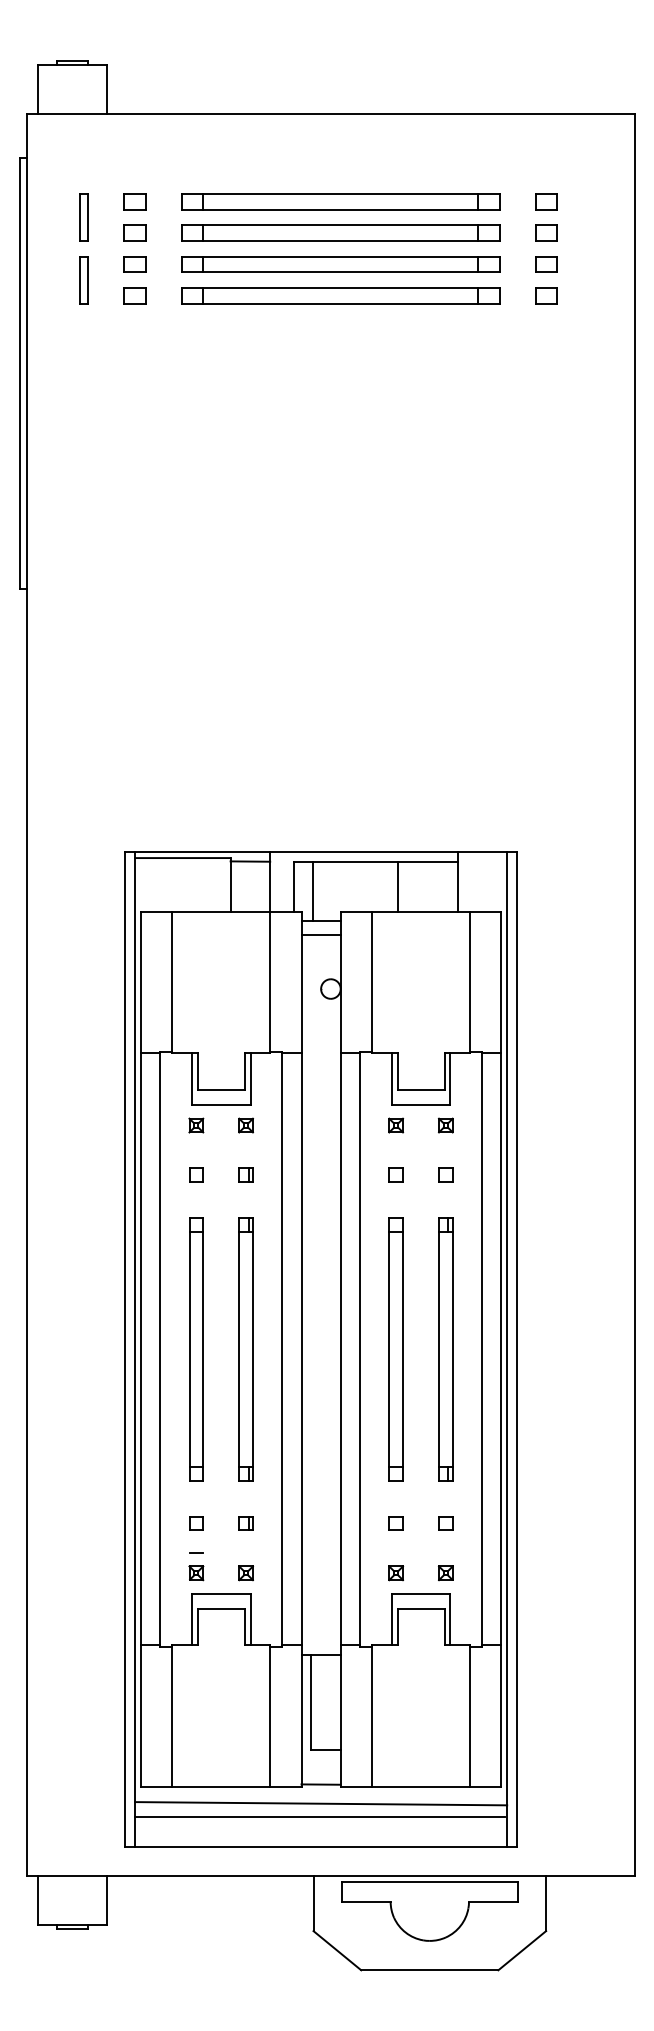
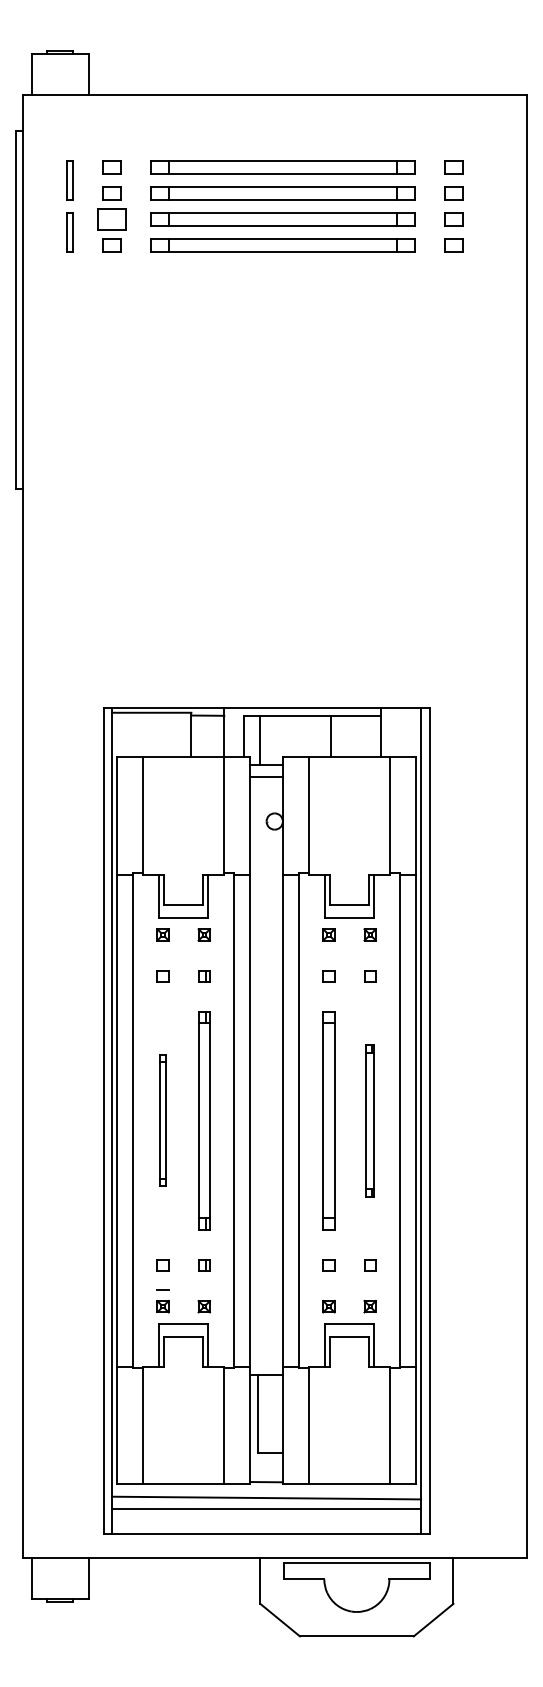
part: (134, 264) -> (111, 219), size x1.6
part: (195, 1349) -> (162, 1120), size x0.6
part: (446, 1349) -> (370, 1120), size x0.7

